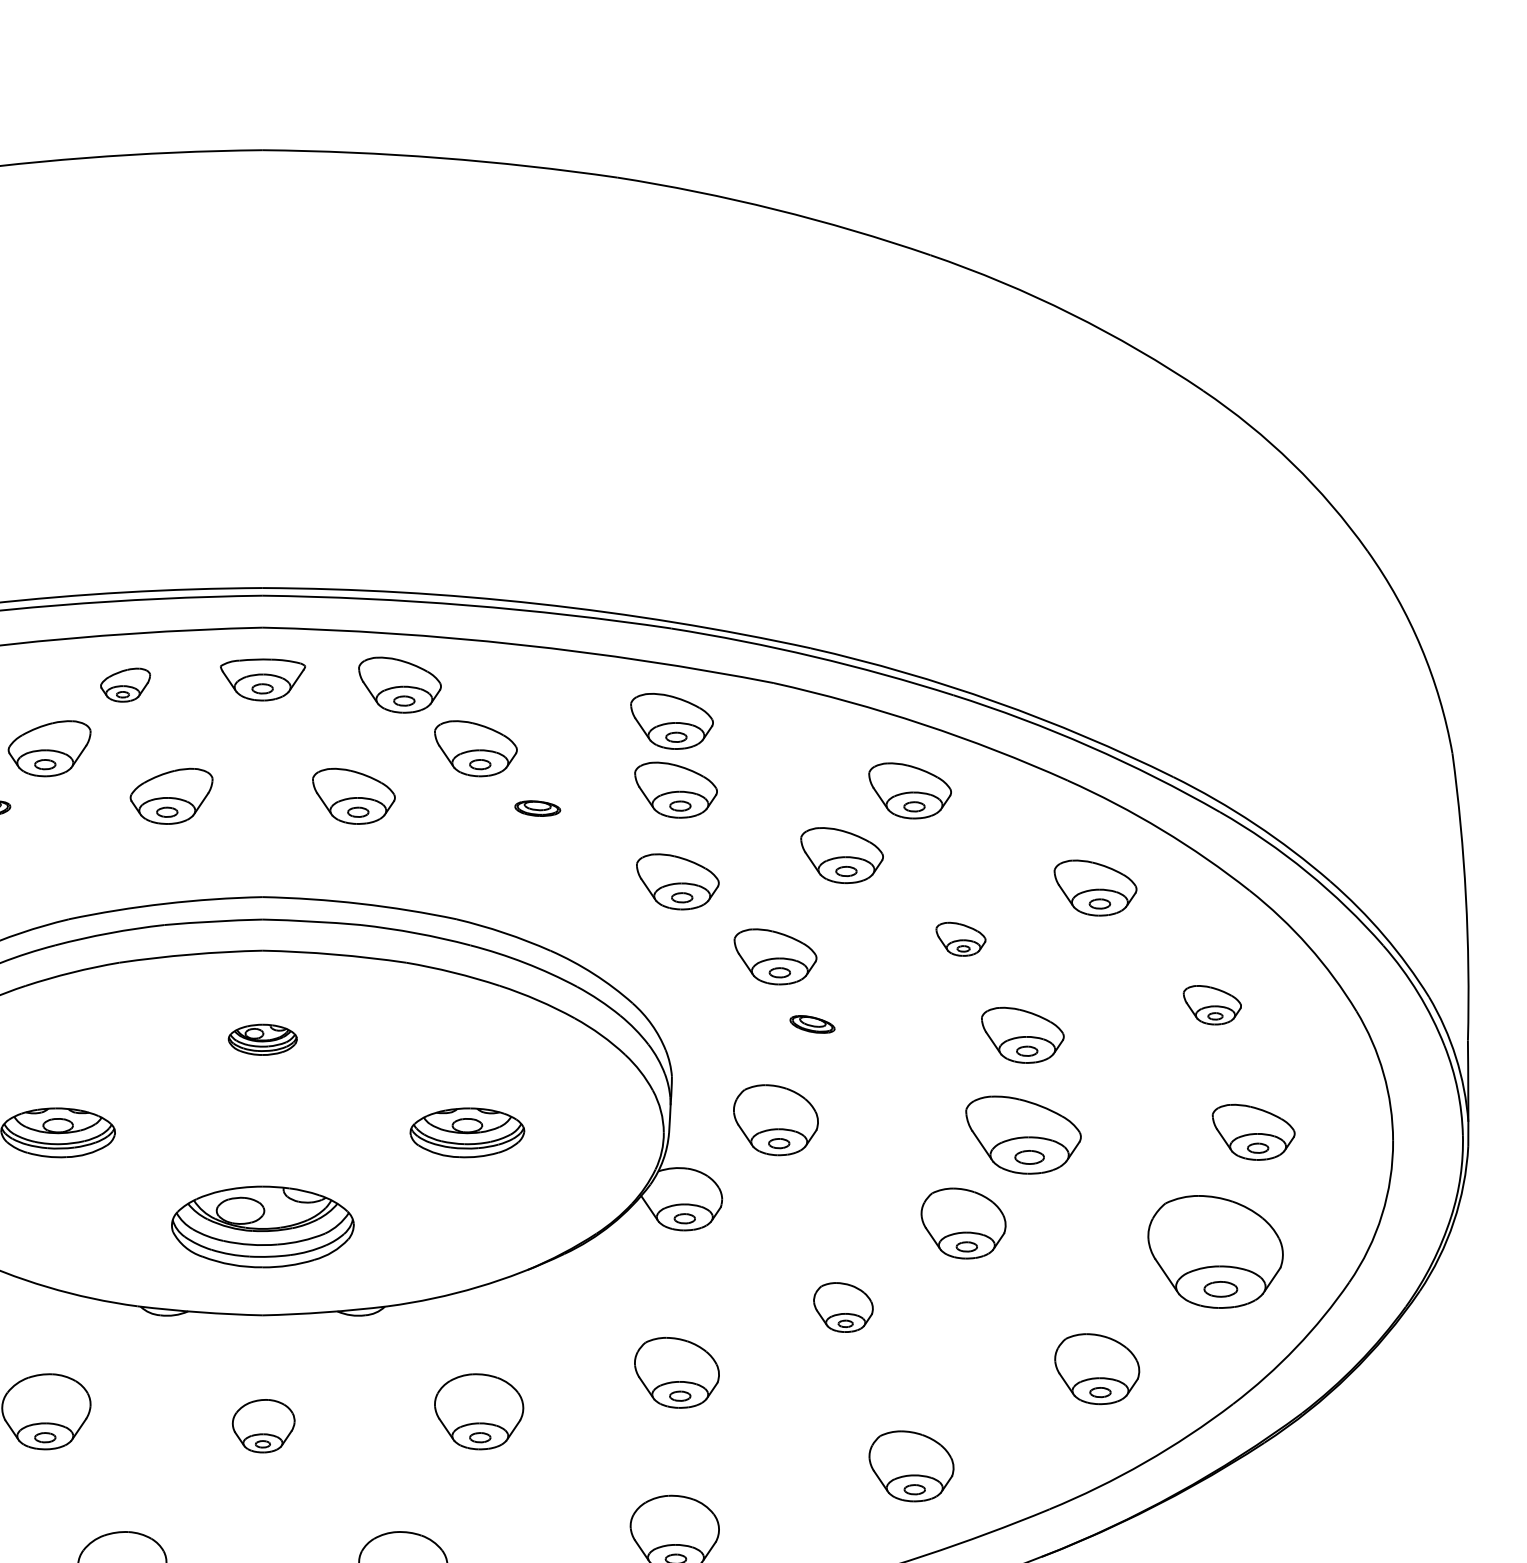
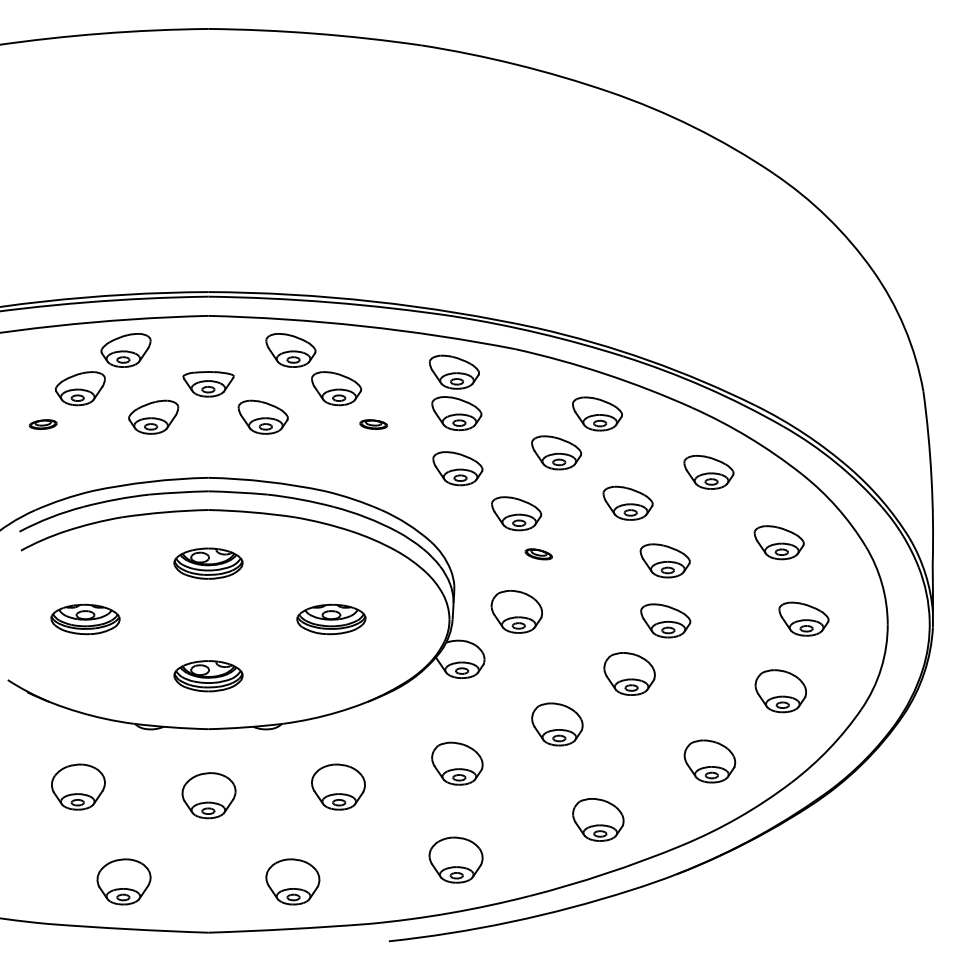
part: (262, 680) -> (208, 384), moved
part: (124, 685) -> (125, 350), size x1.67
part: (960, 938) -> (627, 502), size x1.67
part: (1211, 1004) -> (778, 542), size x1.43
part: (262, 1039) -> (208, 563), size x1.67
part: (1023, 1134) -> (665, 620), size x0.71
part: (262, 1227) -> (208, 676), size x0.62
part: (1214, 1252) -> (780, 691), size x0.62
part: (843, 1307) -> (557, 724), size x1.43
part: (262, 1425) -> (208, 795), size x1.43

